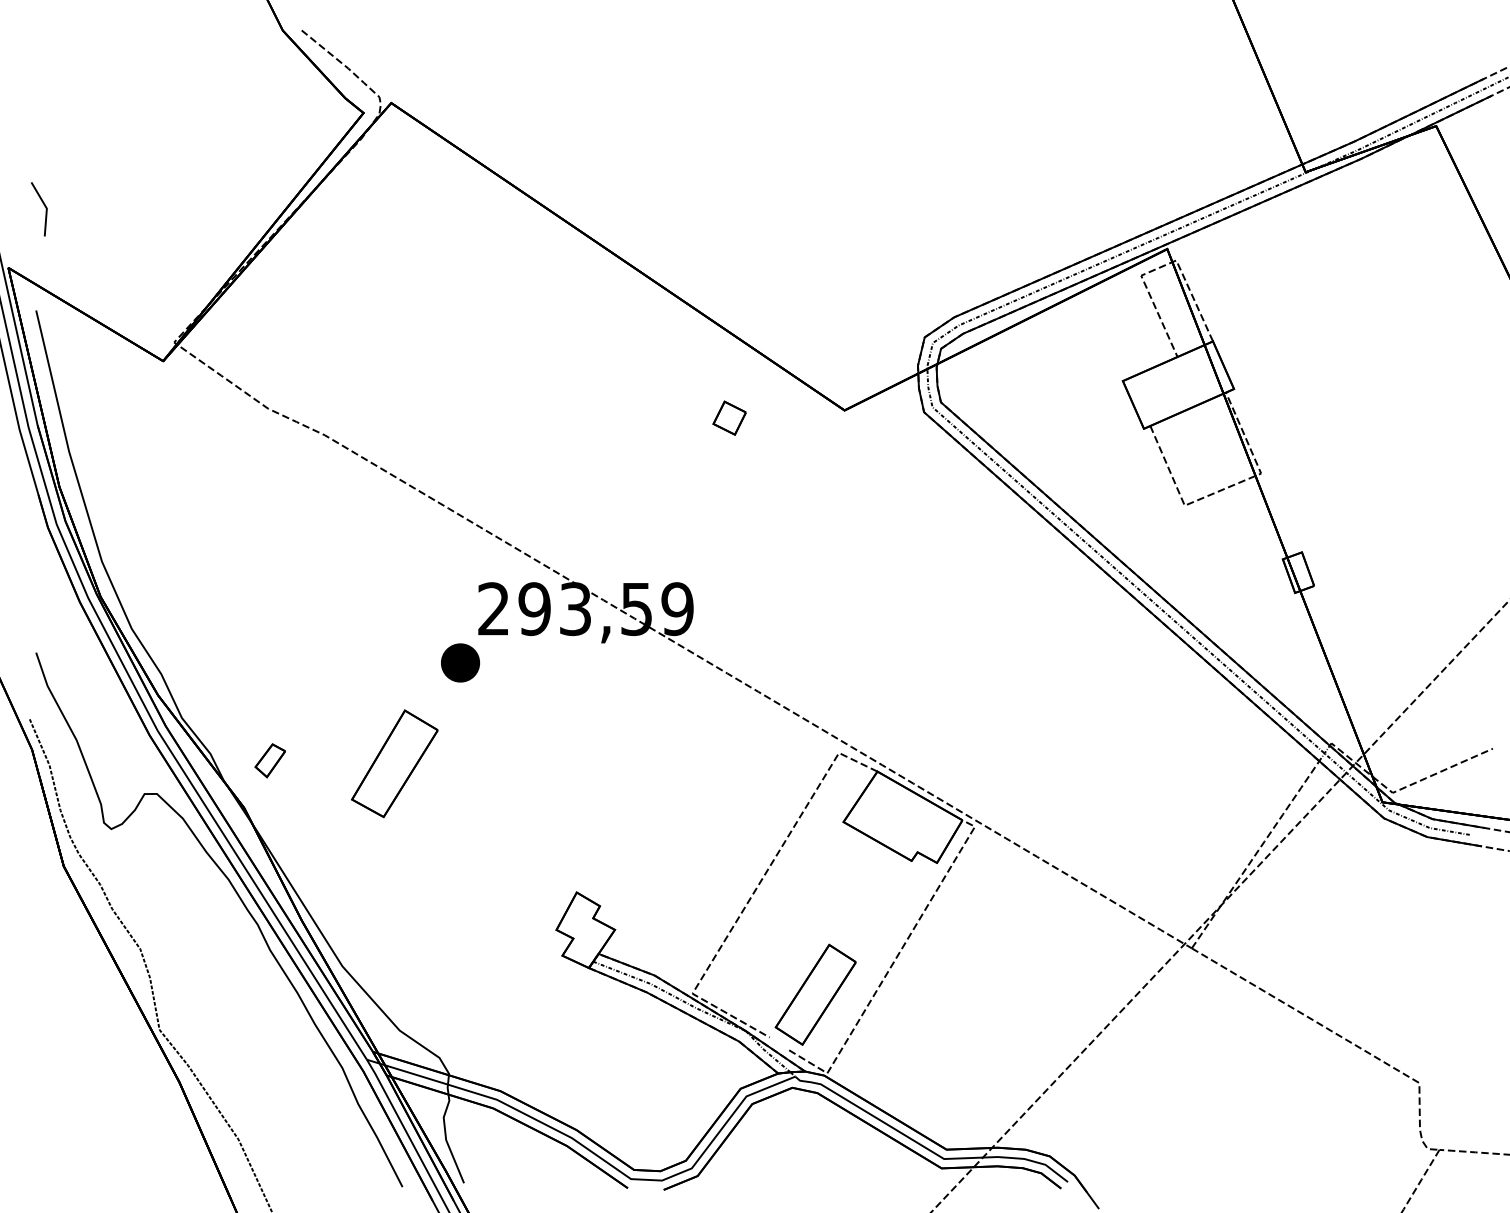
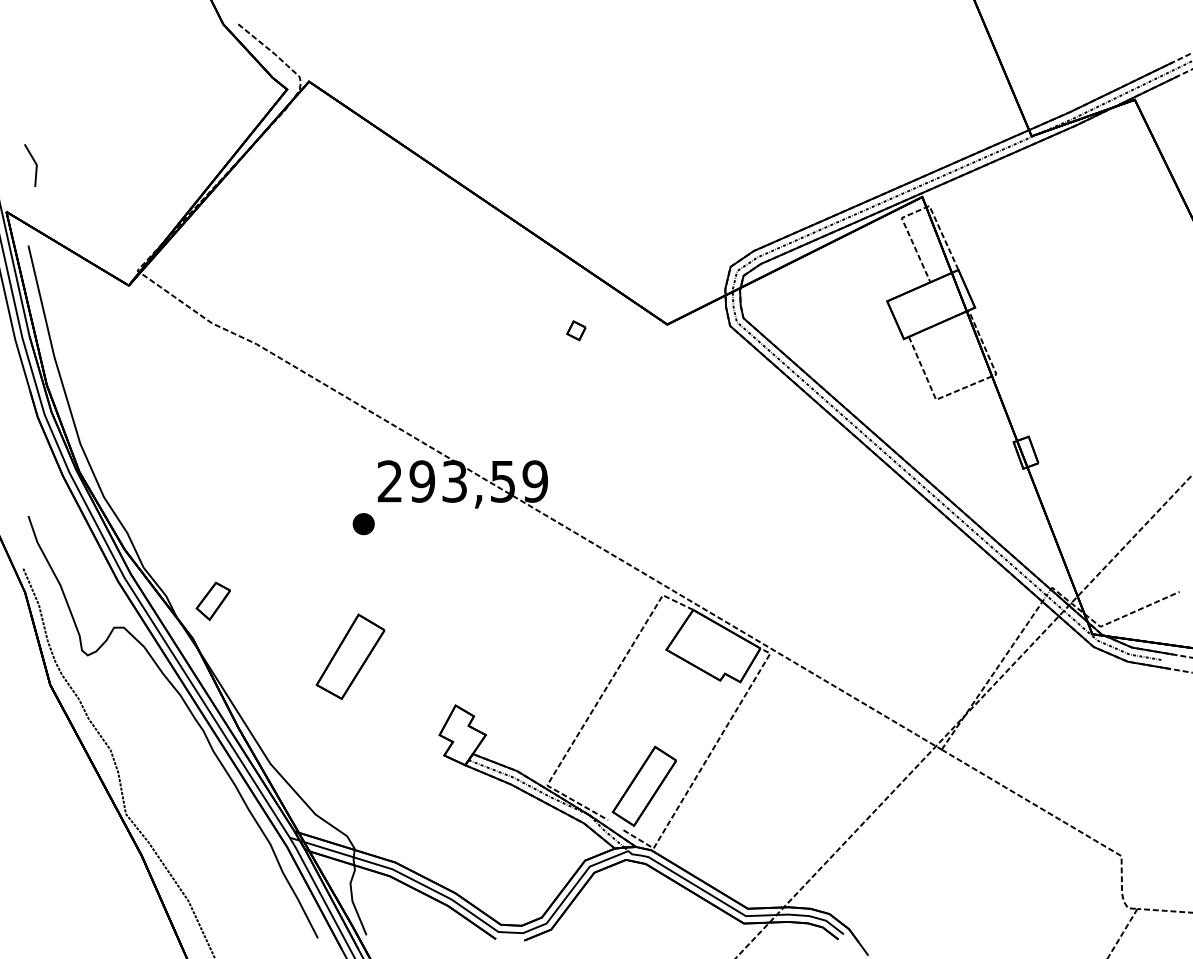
part: (729, 418) -> (576, 330), size x0.71
part: (460, 662) -> (363, 523), size x0.71
part: (270, 760) -> (213, 601), size x1.43
part: (394, 763) -> (350, 656), moved

